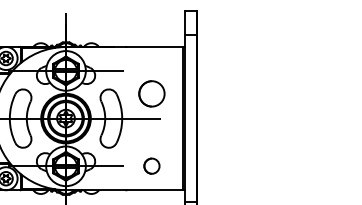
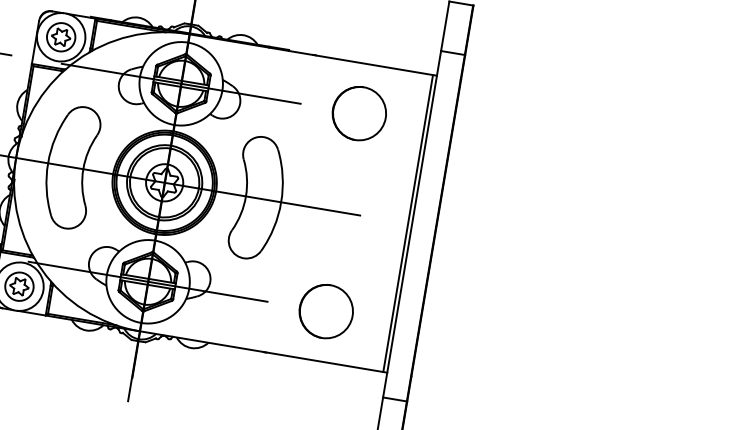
circle: (151, 93) -> (358, 112), moved
circle: (151, 165) -> (325, 309), size x1.67

